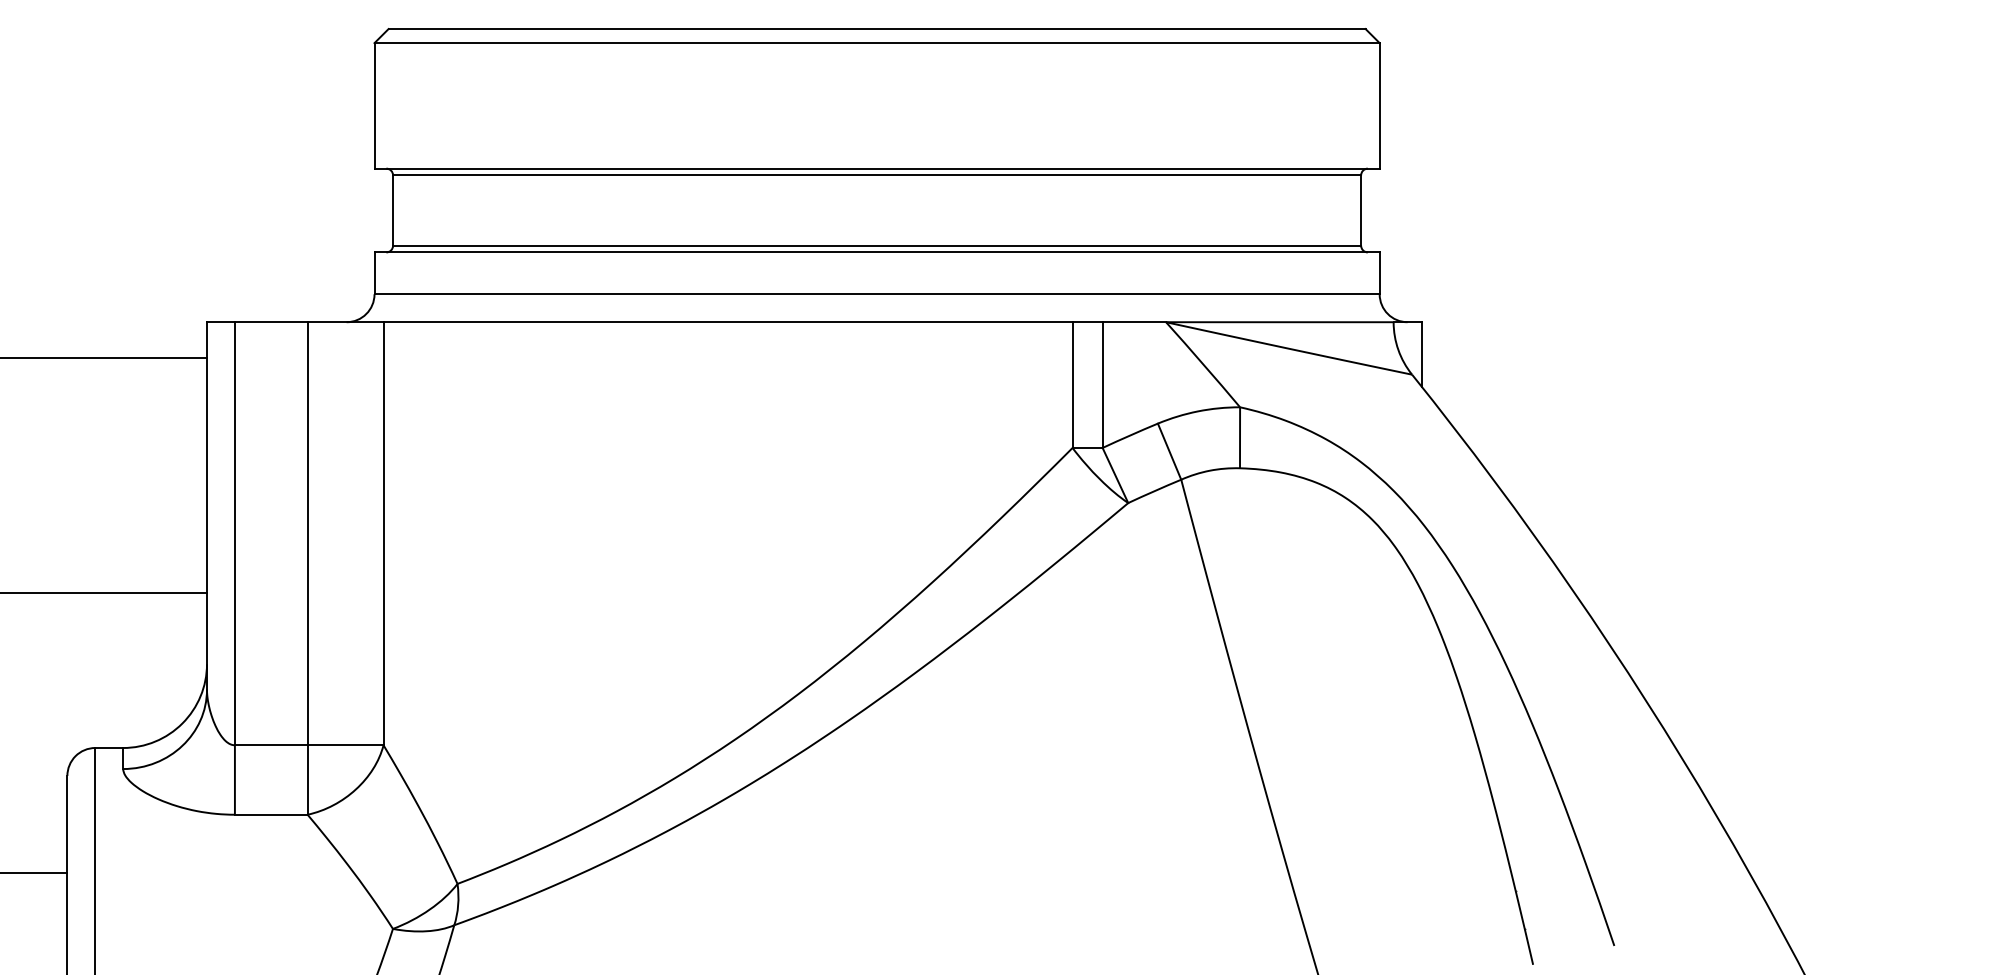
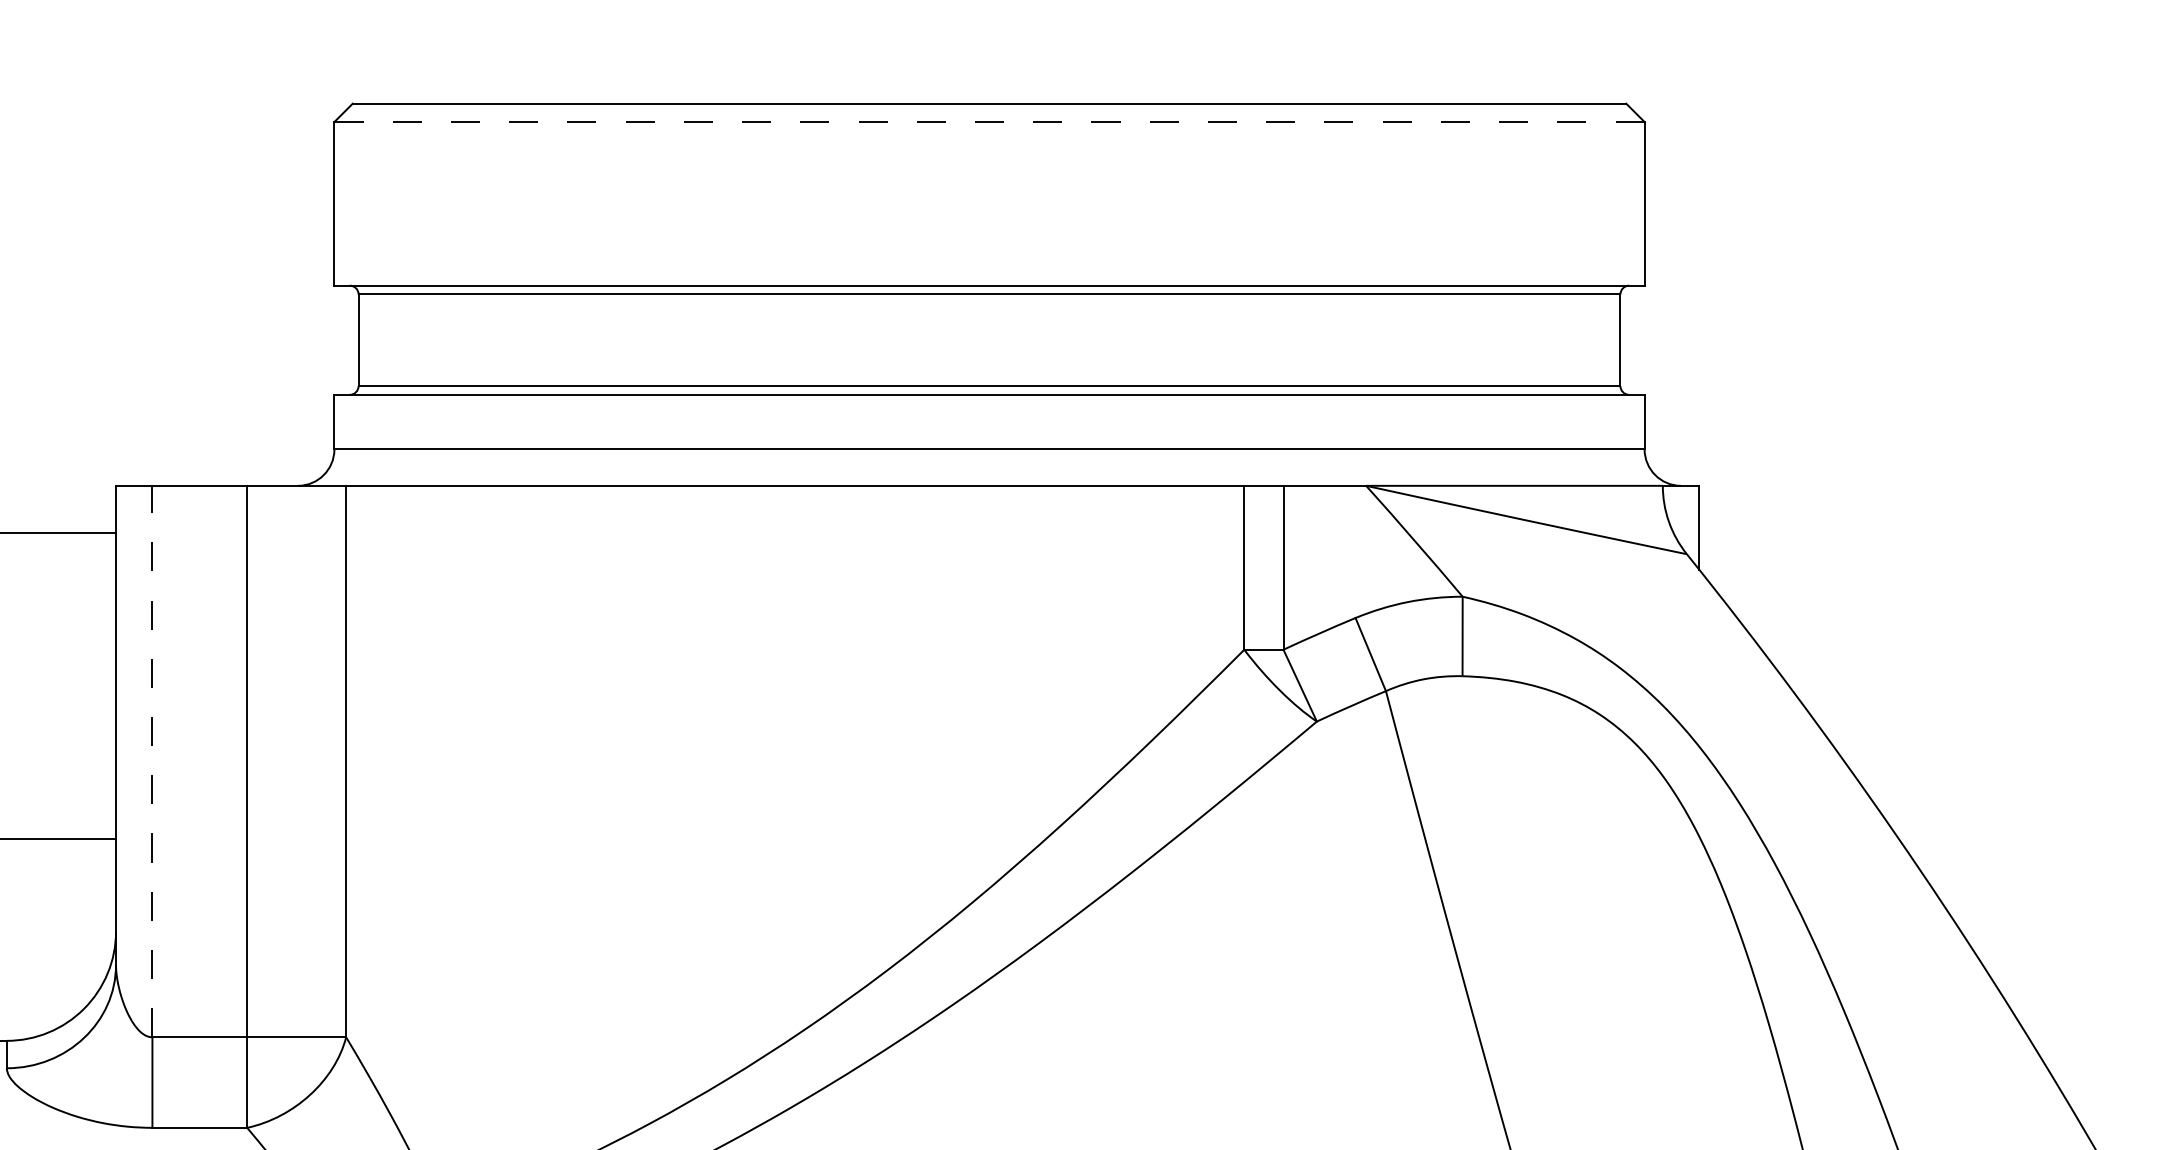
line: (877, 43) -> (990, 122), solid -> dashed
line: (234, 533) -> (151, 761), solid -> dashed

